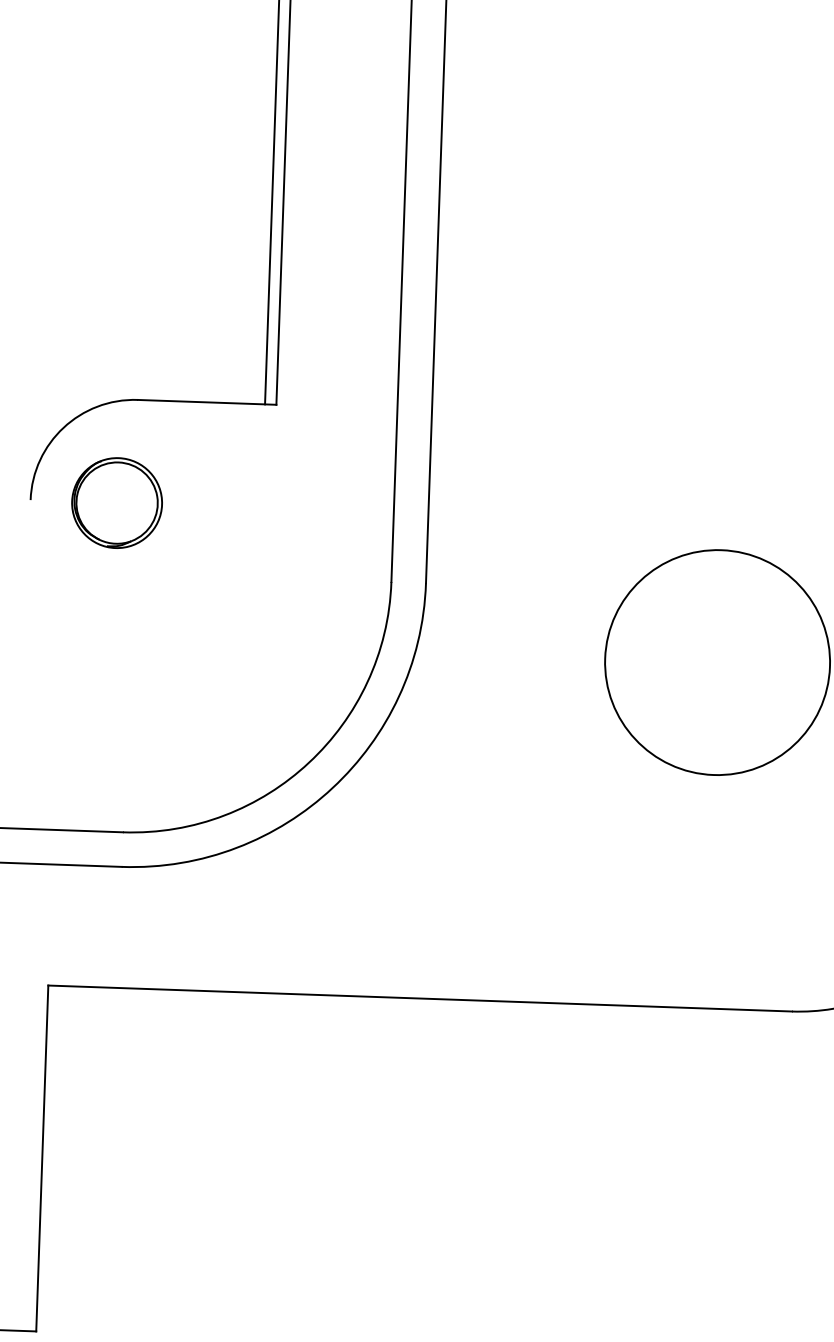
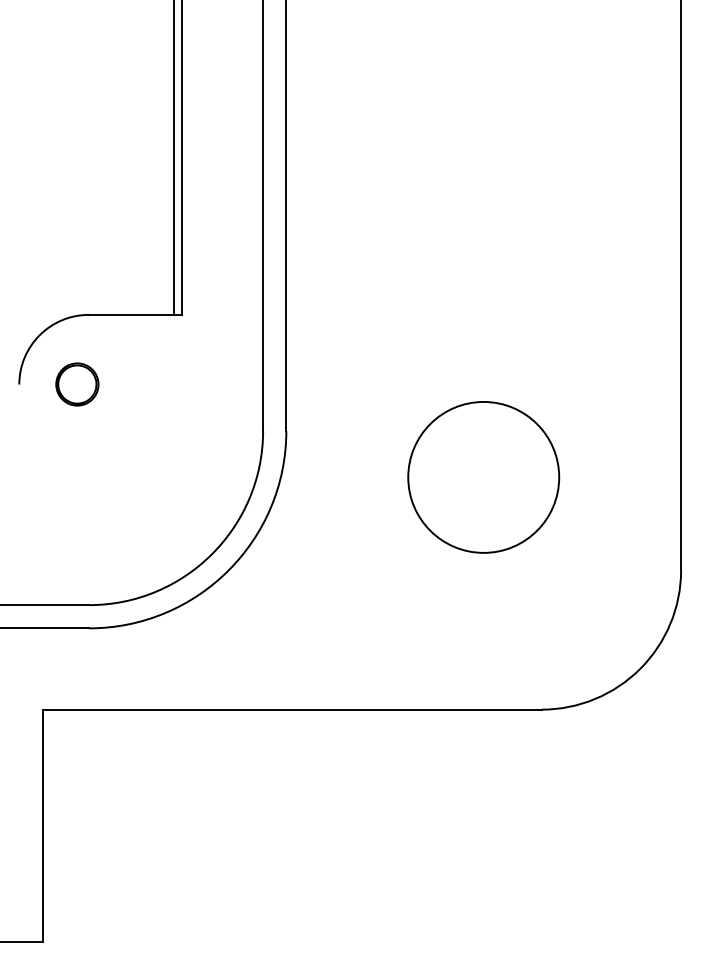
part: (117, 503) -> (77, 384), size x0.7

